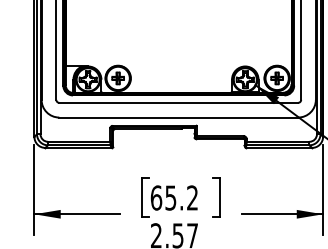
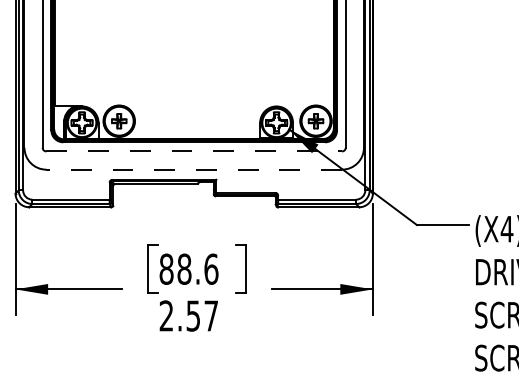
line: (178, 102) -> (194, 151), solid -> dashed
line: (178, 117) -> (194, 169), solid -> dashed
text: (174, 197) -> (188, 268), 65.2 -> 88.6

